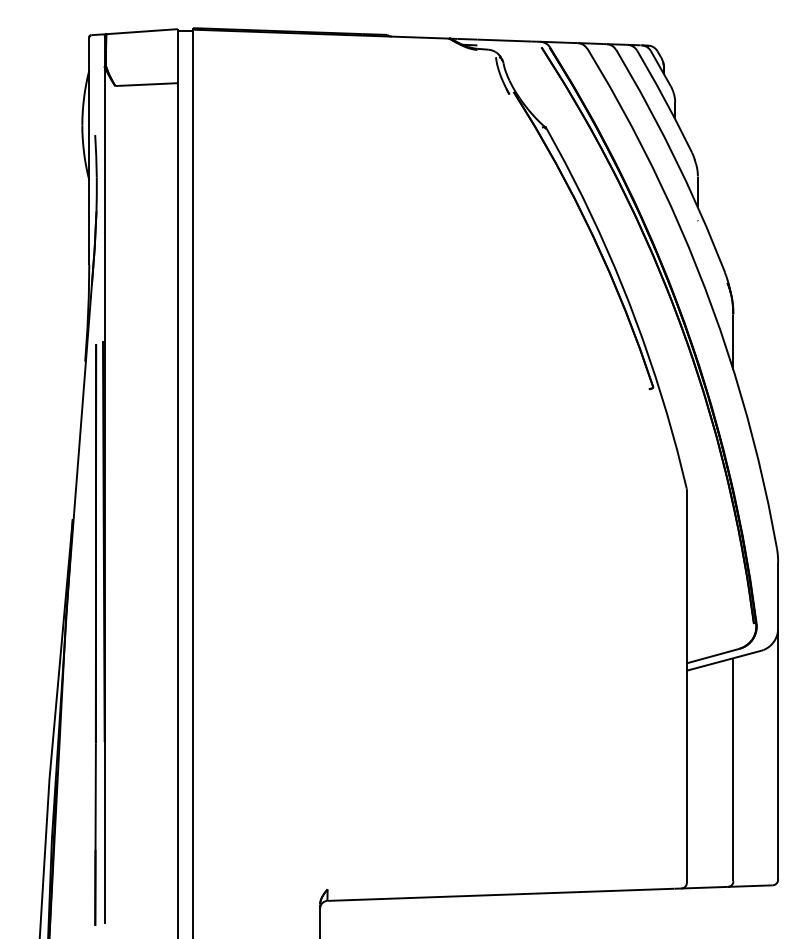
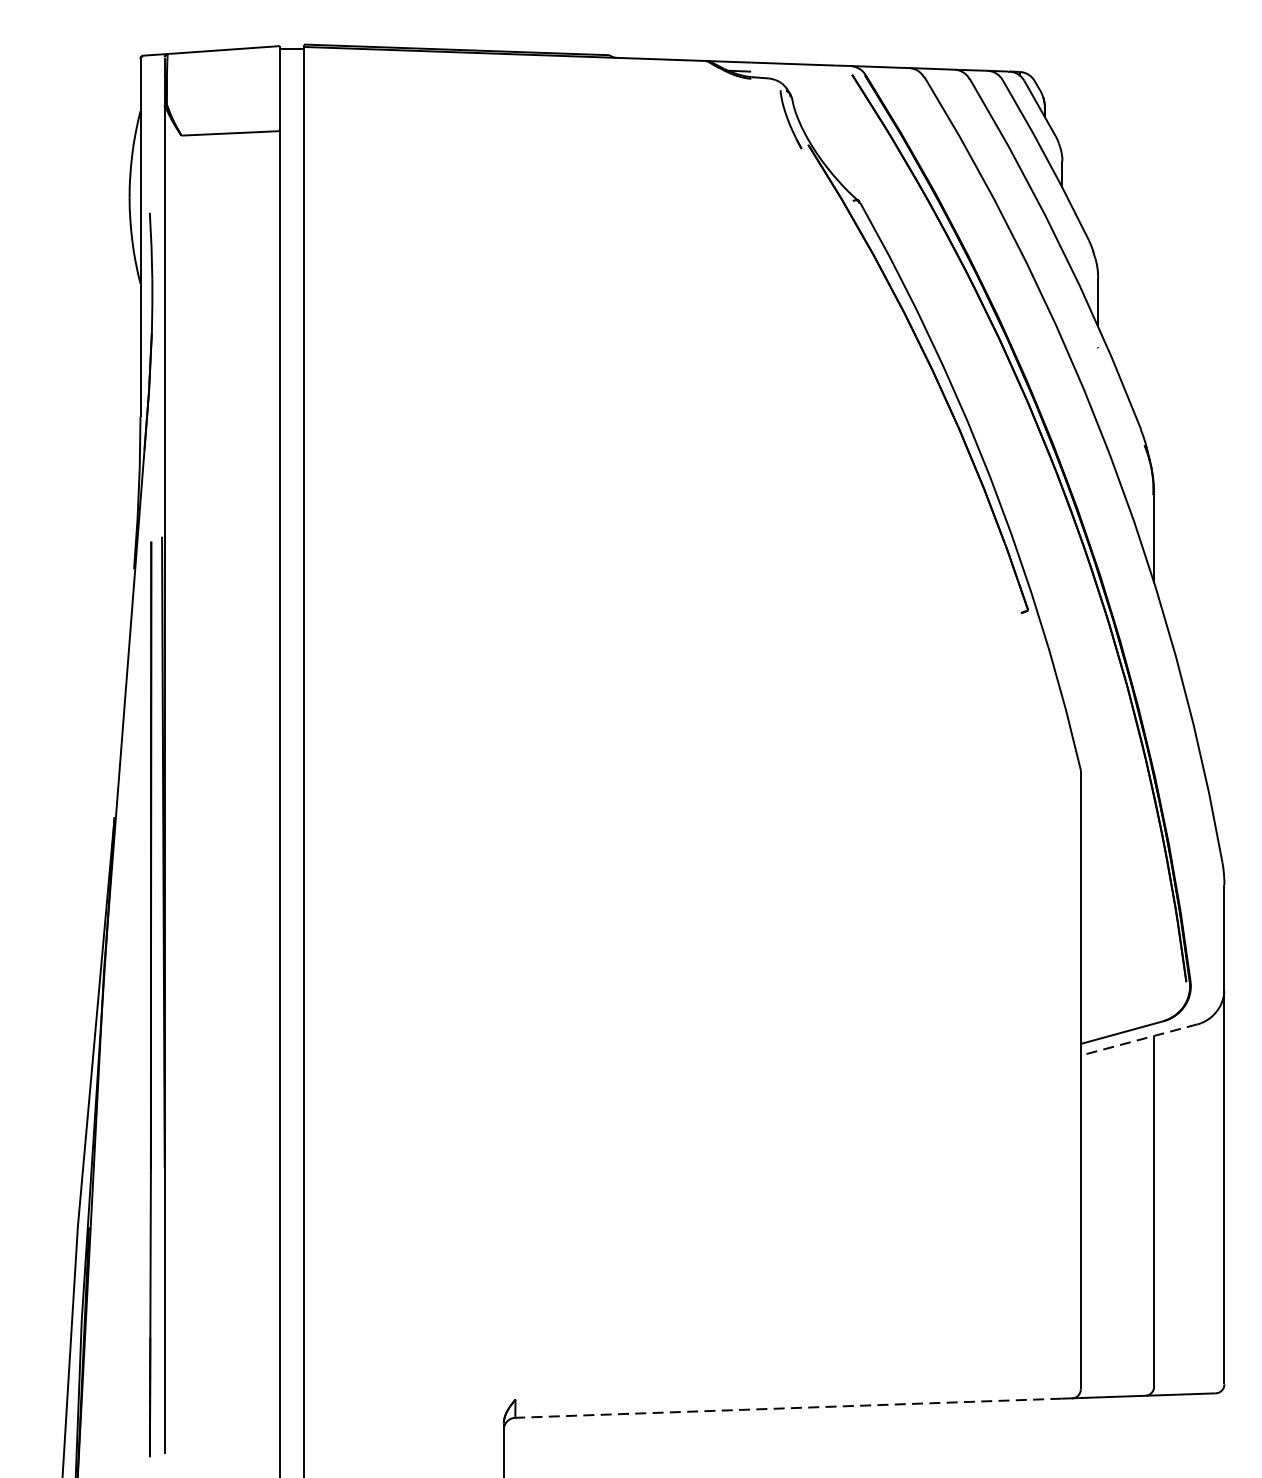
line: (723, 660) -> (1138, 1039), solid -> dashed
line: (501, 894) -> (789, 1407), solid -> dashed

